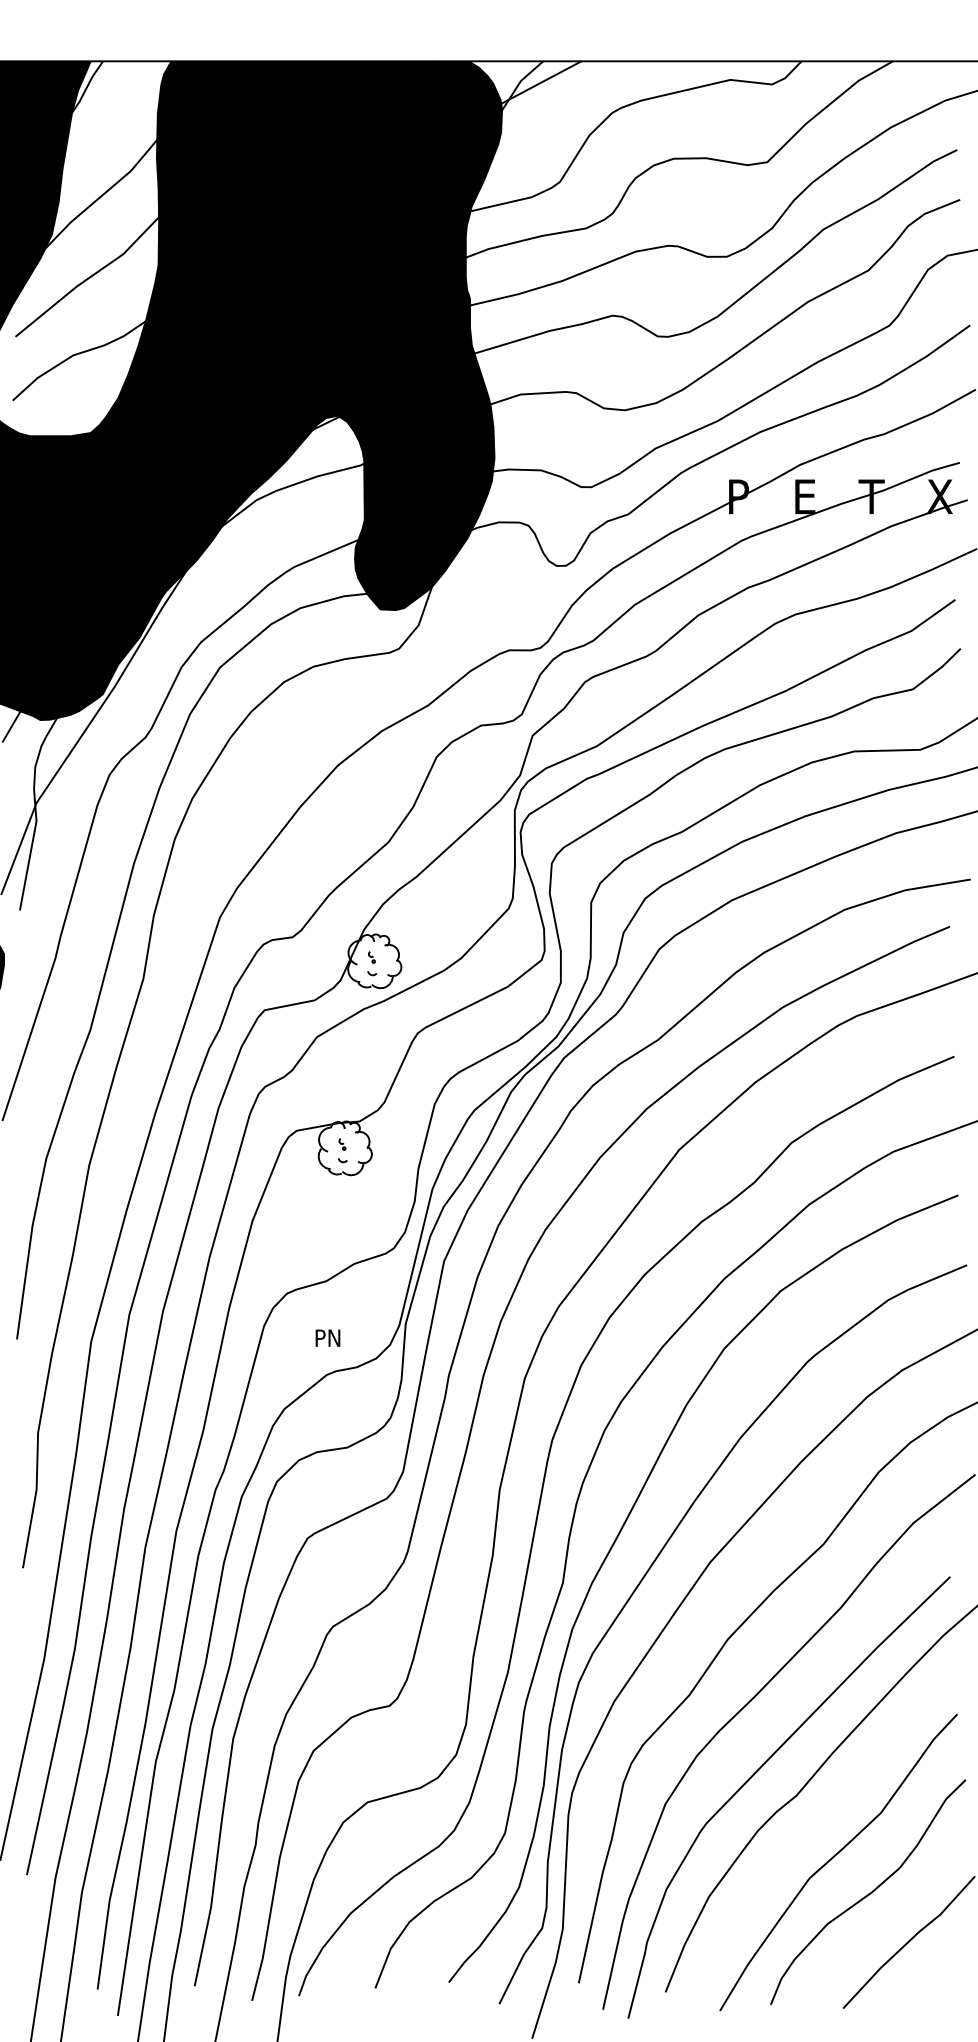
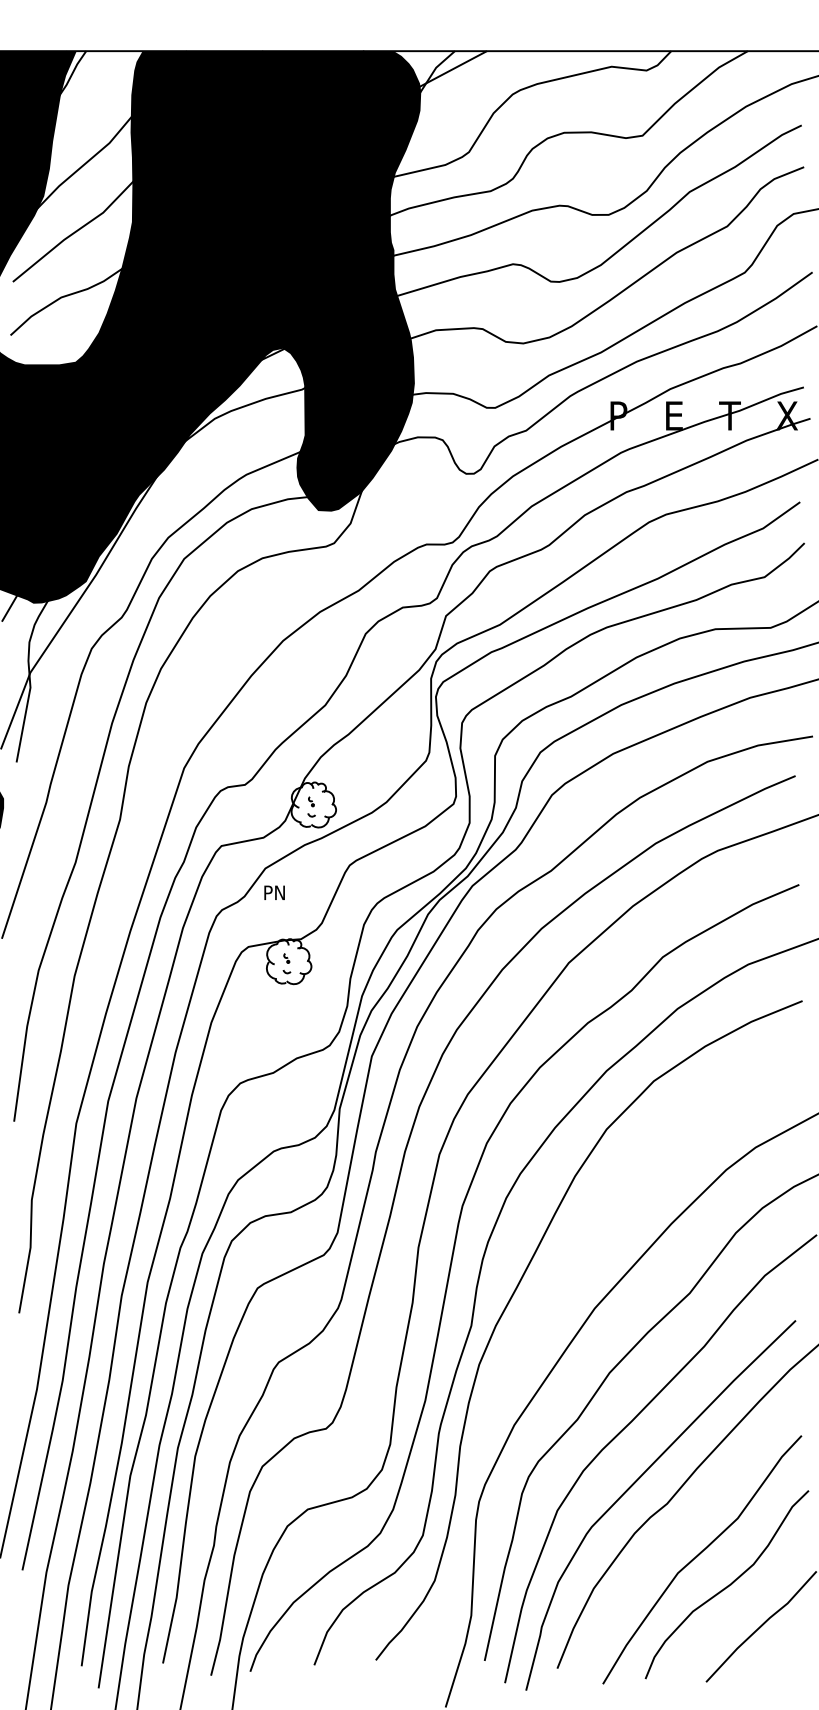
text: (327, 1337) -> (274, 892), moved
curve: (646, 1575) -> (541, 1319), removed

